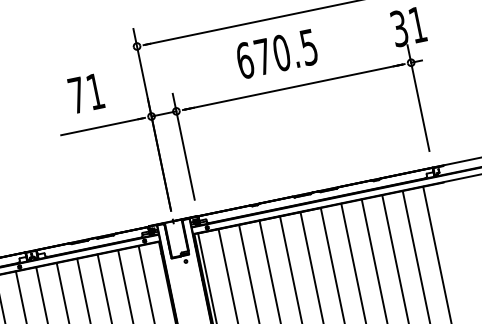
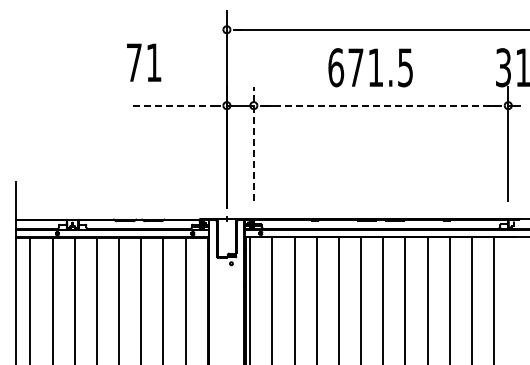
text: (281, 52) -> (375, 67), 670.5 -> 671.5
line: (294, 86) -> (381, 105), solid -> dashed
text: (86, 93) -> (144, 62), moved
line: (101, 126) -> (172, 105), solid -> dashed
line: (183, 146) -> (253, 143), solid -> dashed

